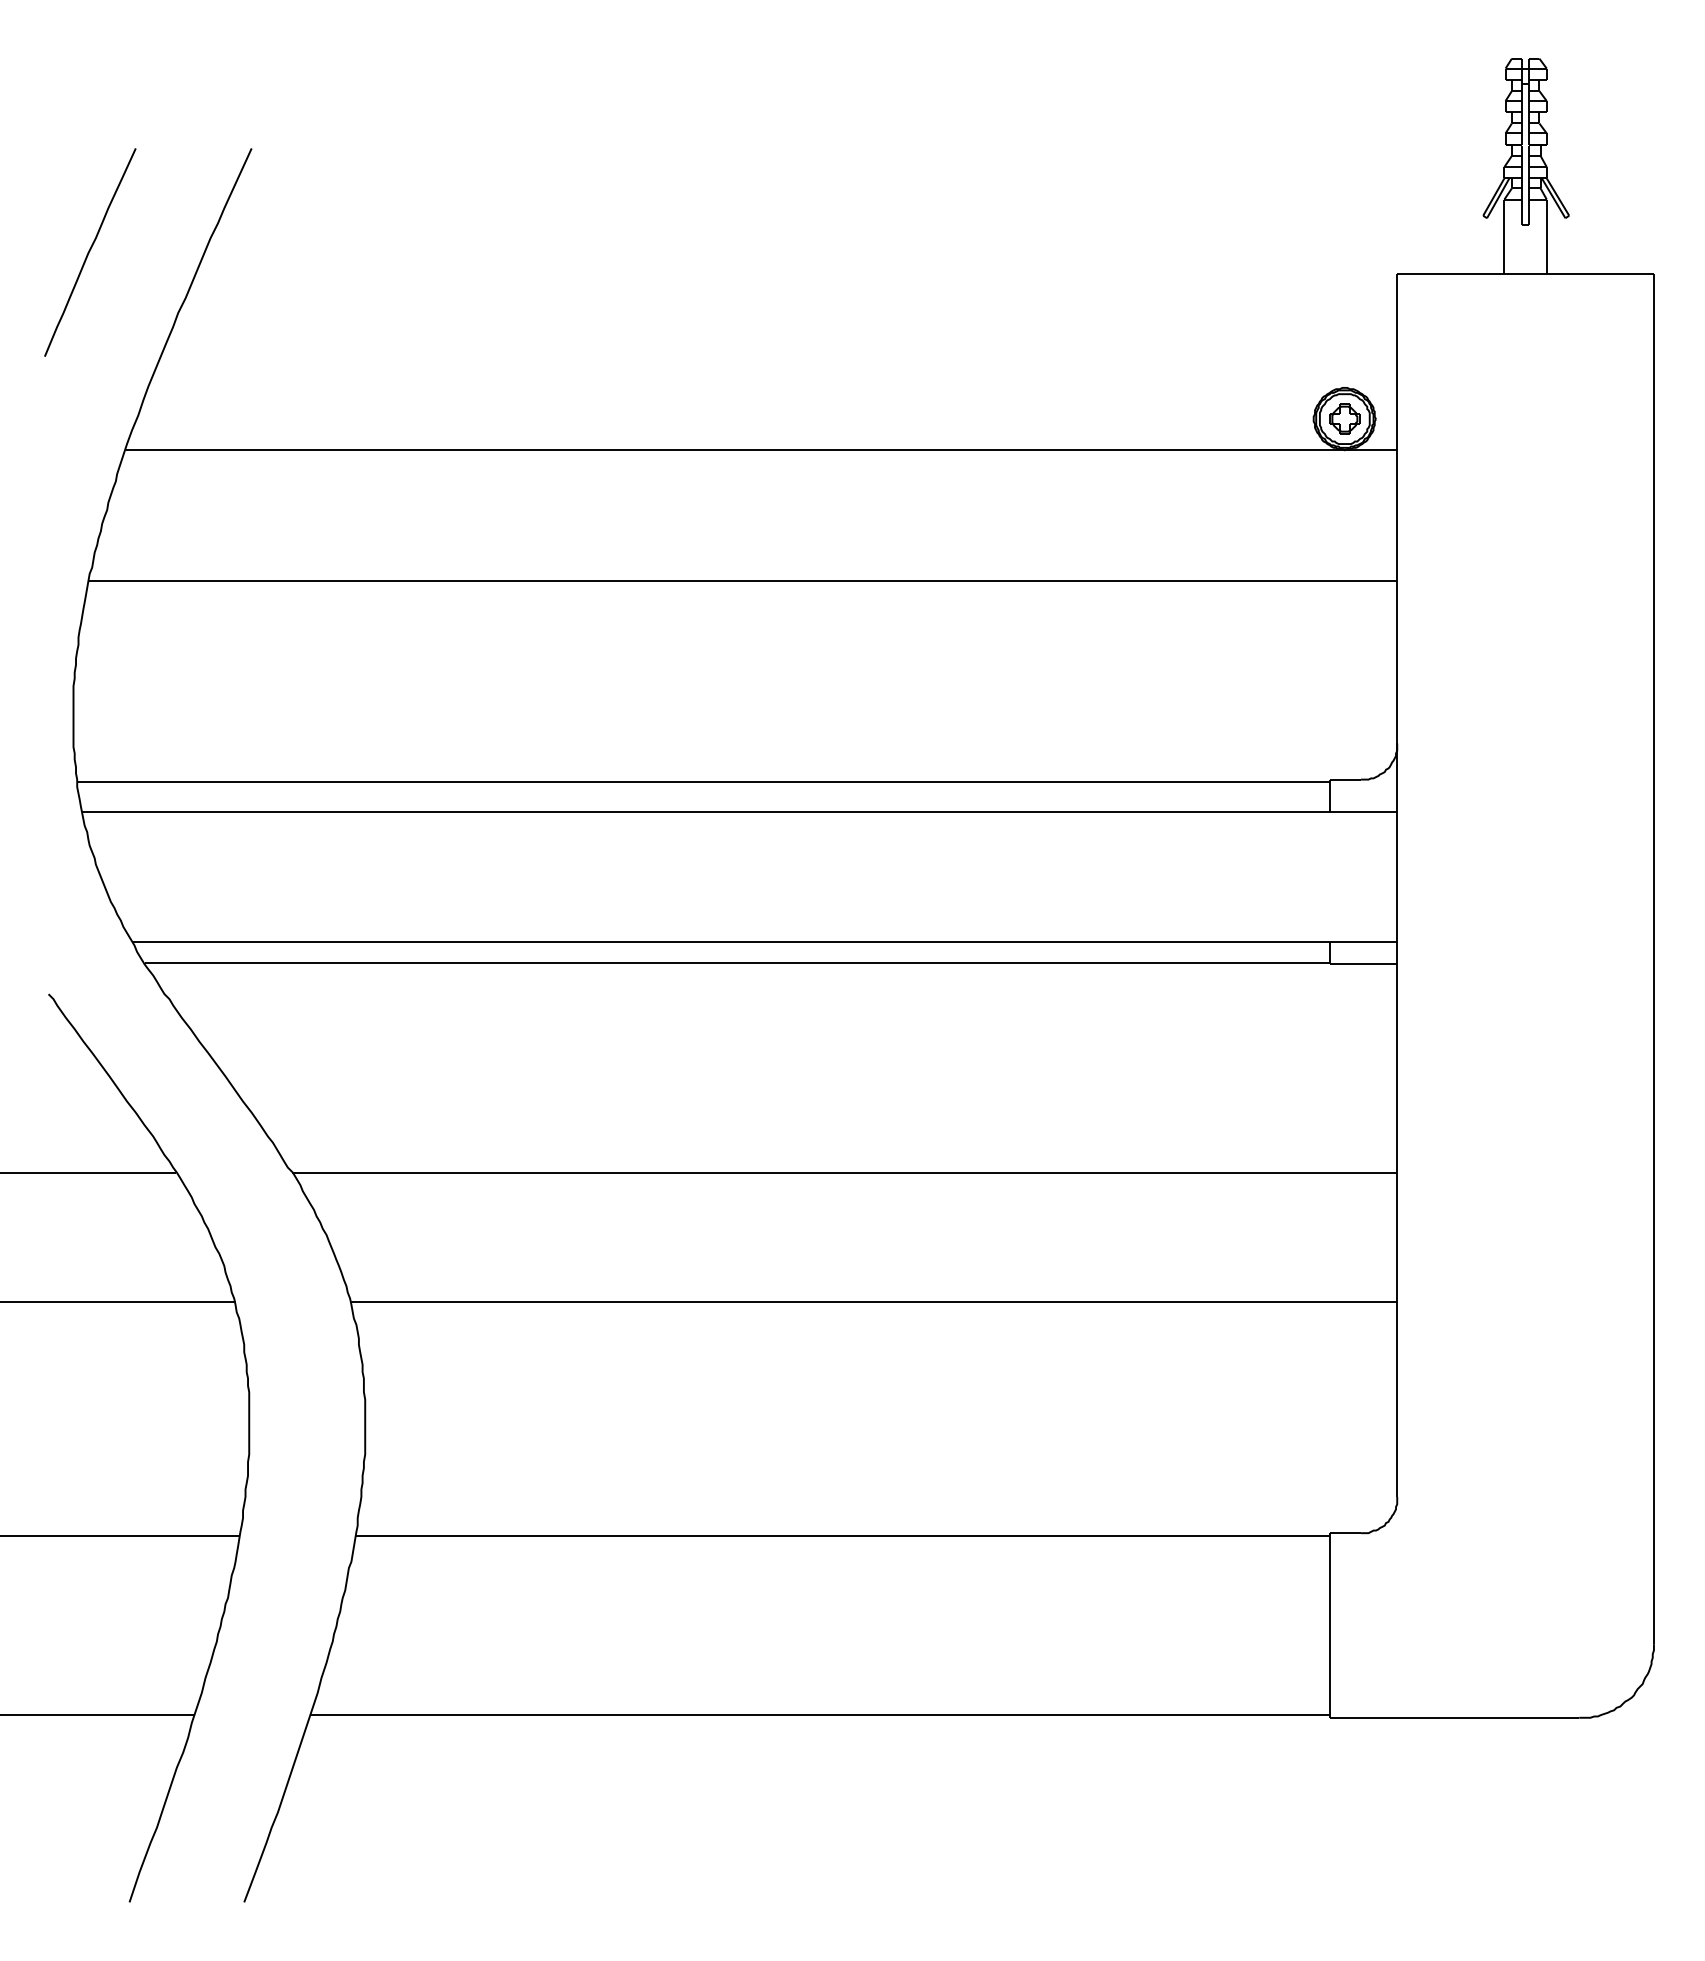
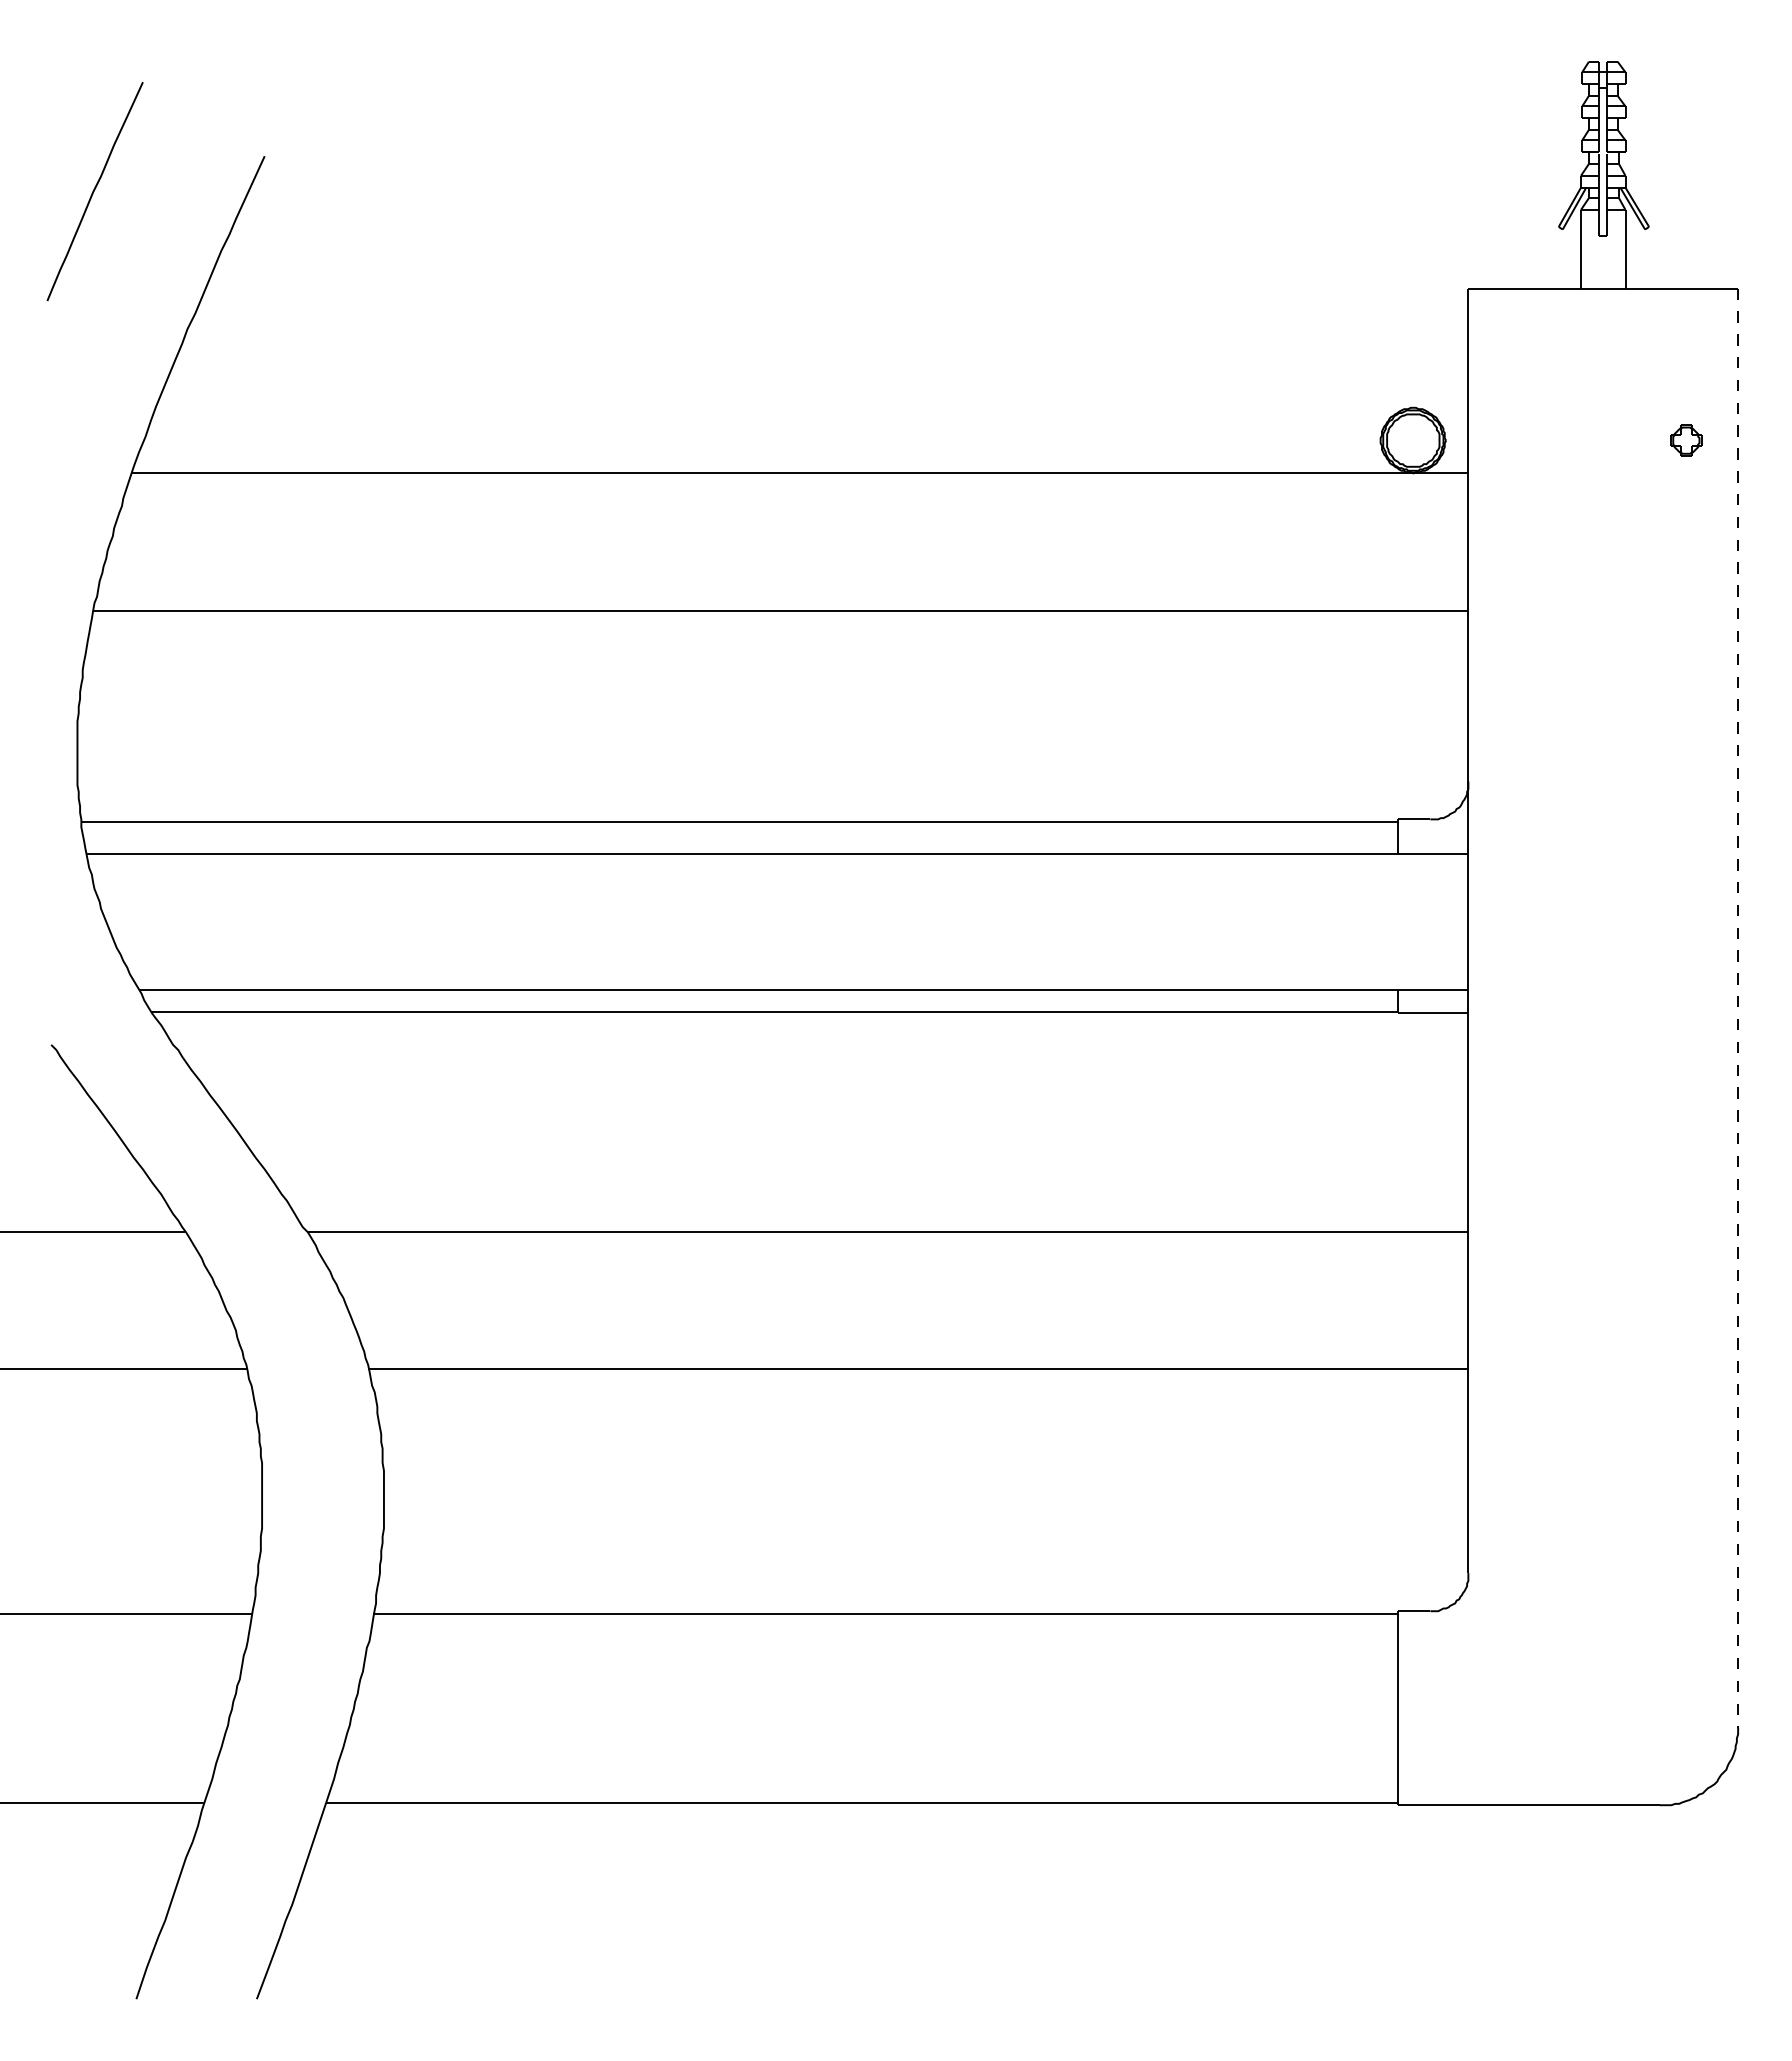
curve: (89, 252) -> (94, 191), moved
part: (1345, 418) -> (1686, 440), moved
line: (1654, 959) -> (1738, 1008), solid -> dashed

